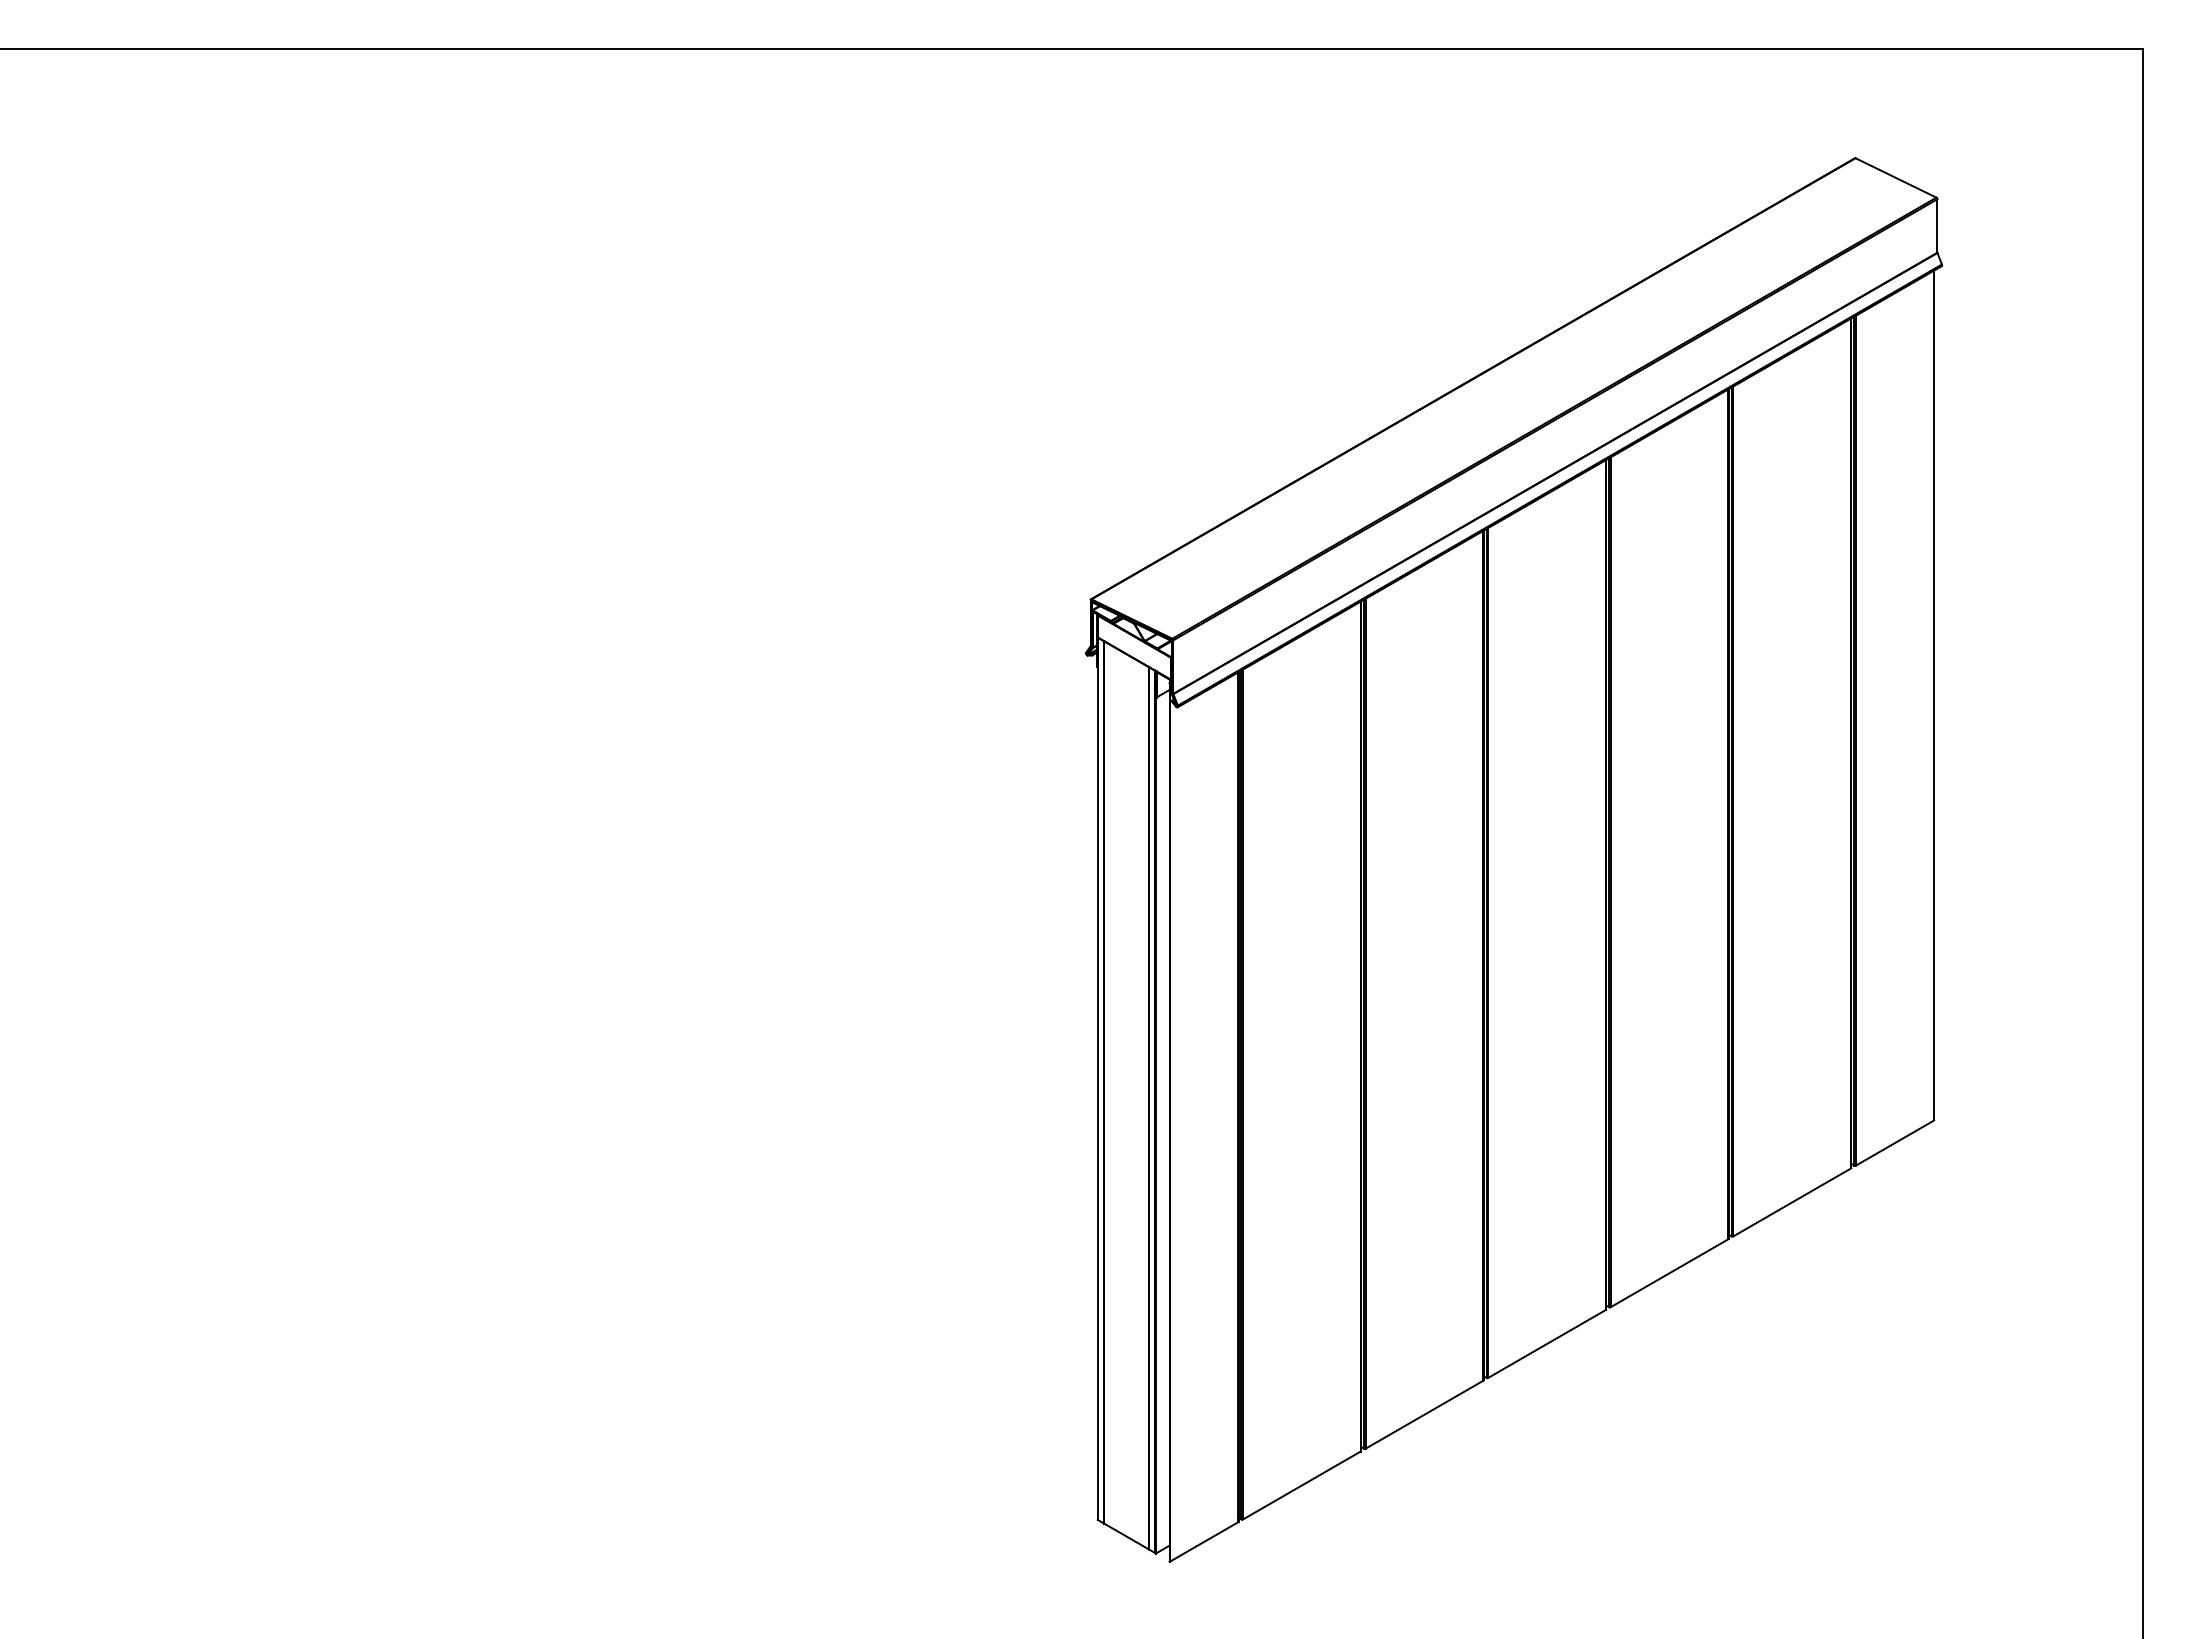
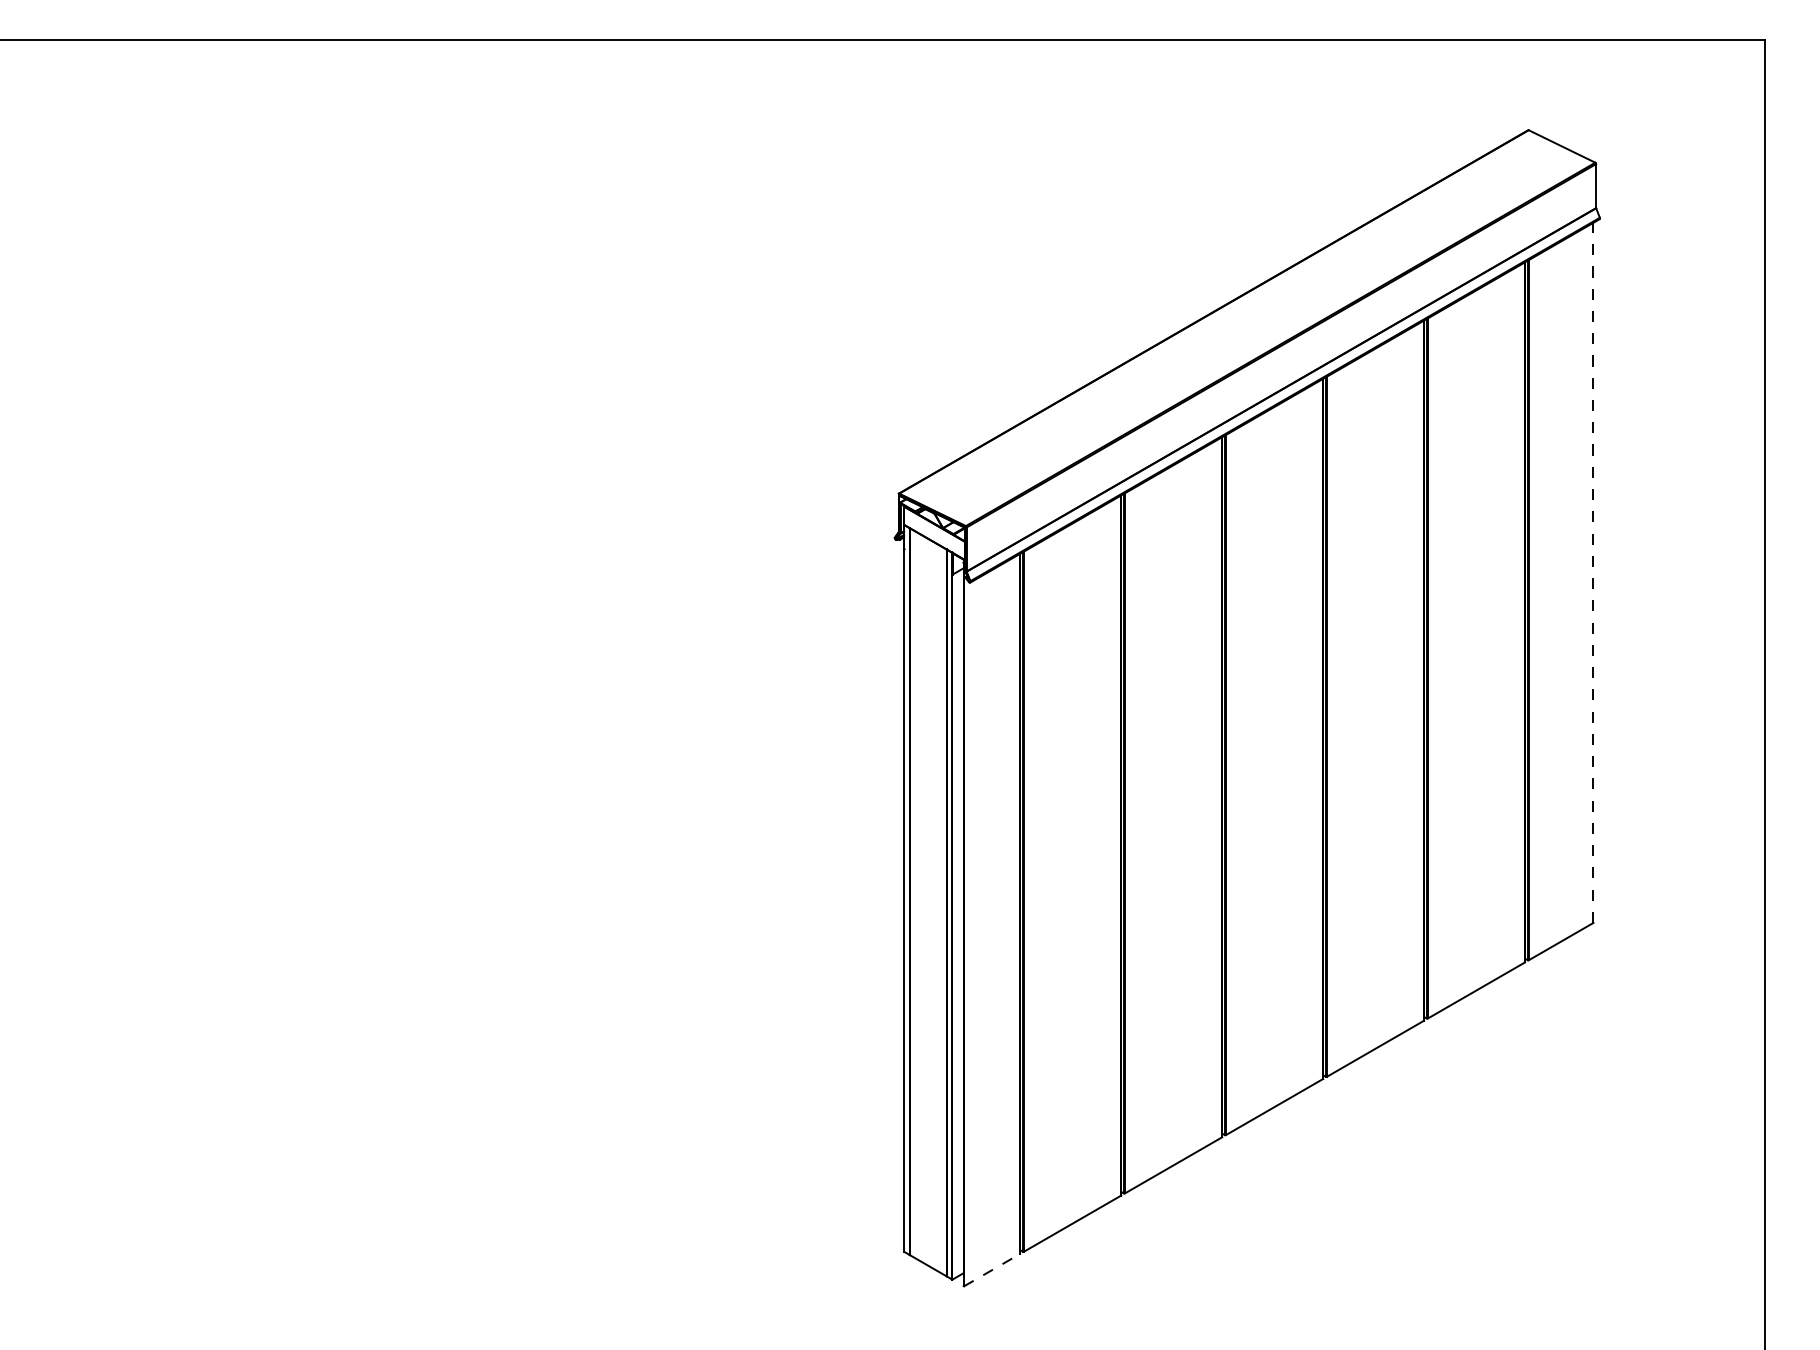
line: (1934, 695) -> (1593, 572), solid -> dashed
line: (1204, 1541) -> (992, 1269), solid -> dashed

